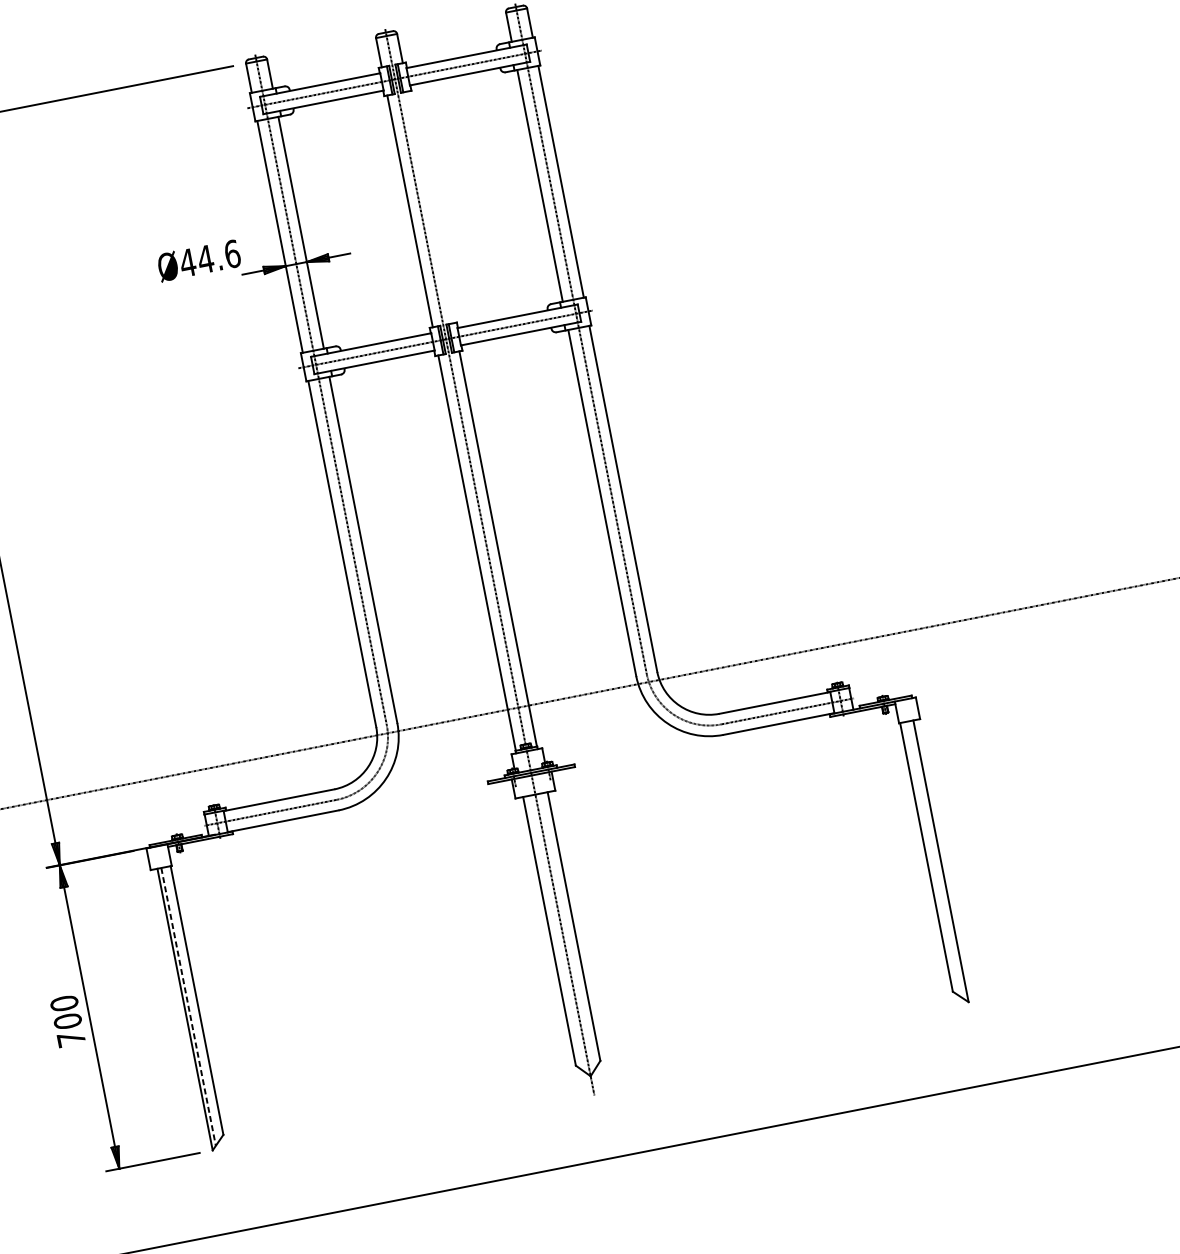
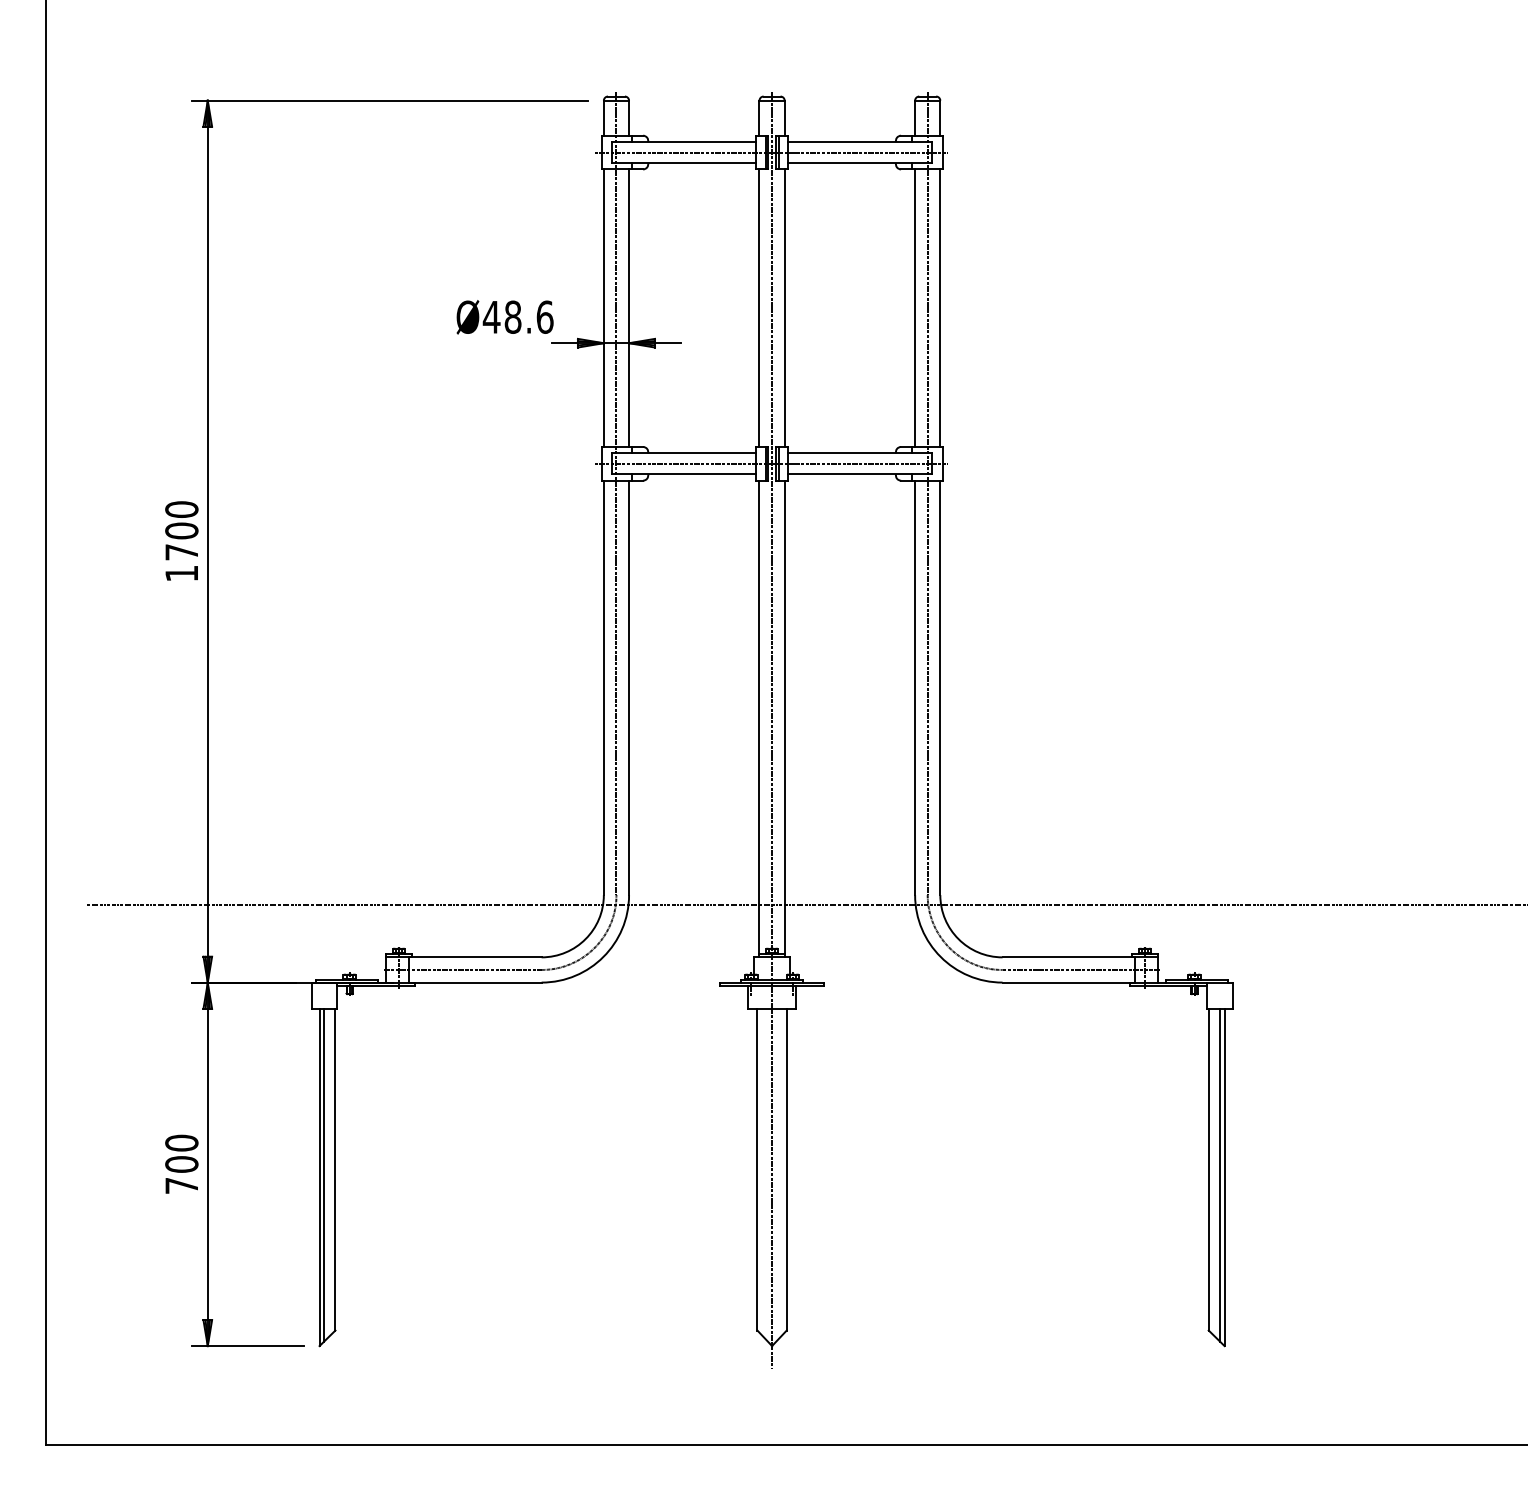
line: (430, 206) -> (784, 307), added
text: (205, 258) -> (512, 316), Ø44.6 -> Ø48.6
line: (936, 859) -> (1219, 1174), added
line: (188, 1007) -> (324, 1175), dashed -> solid

